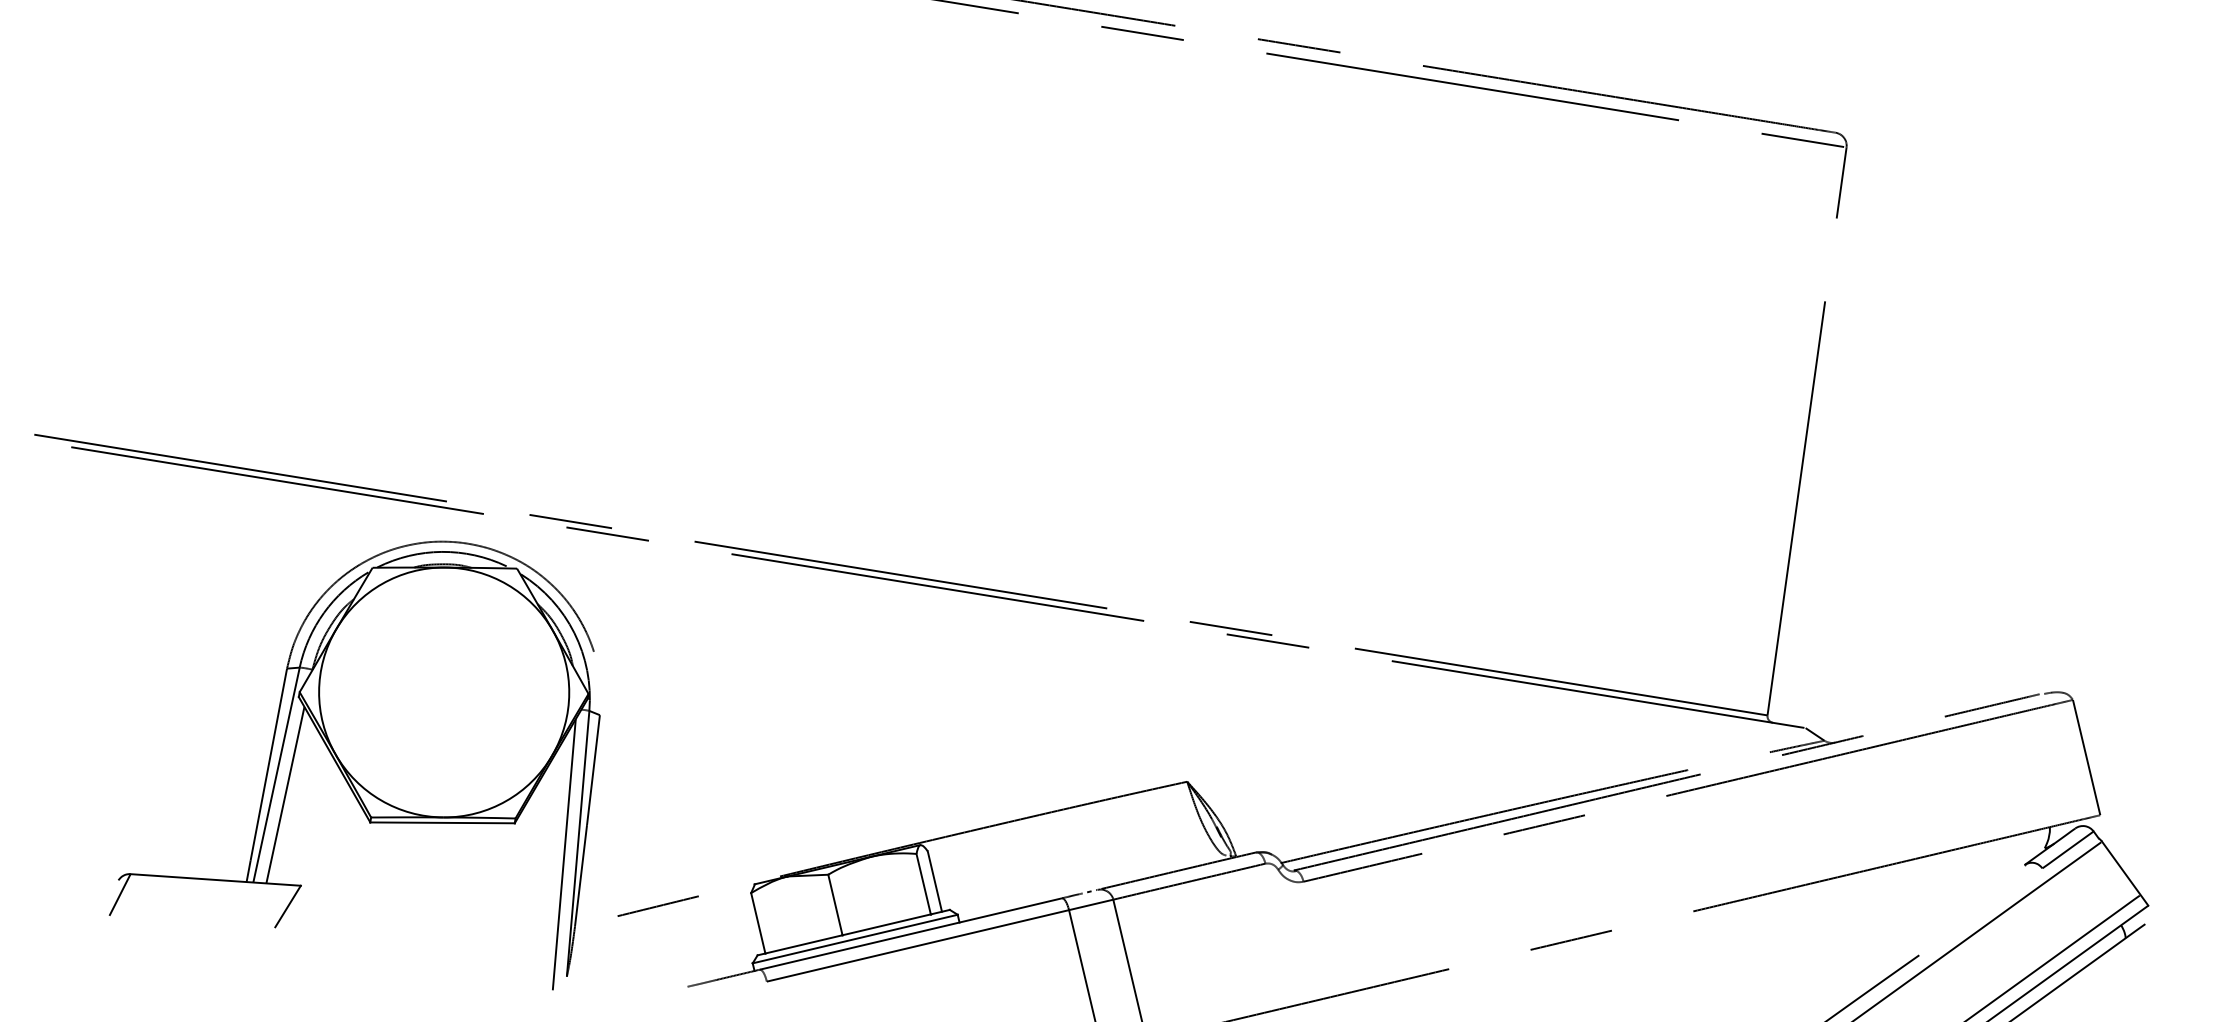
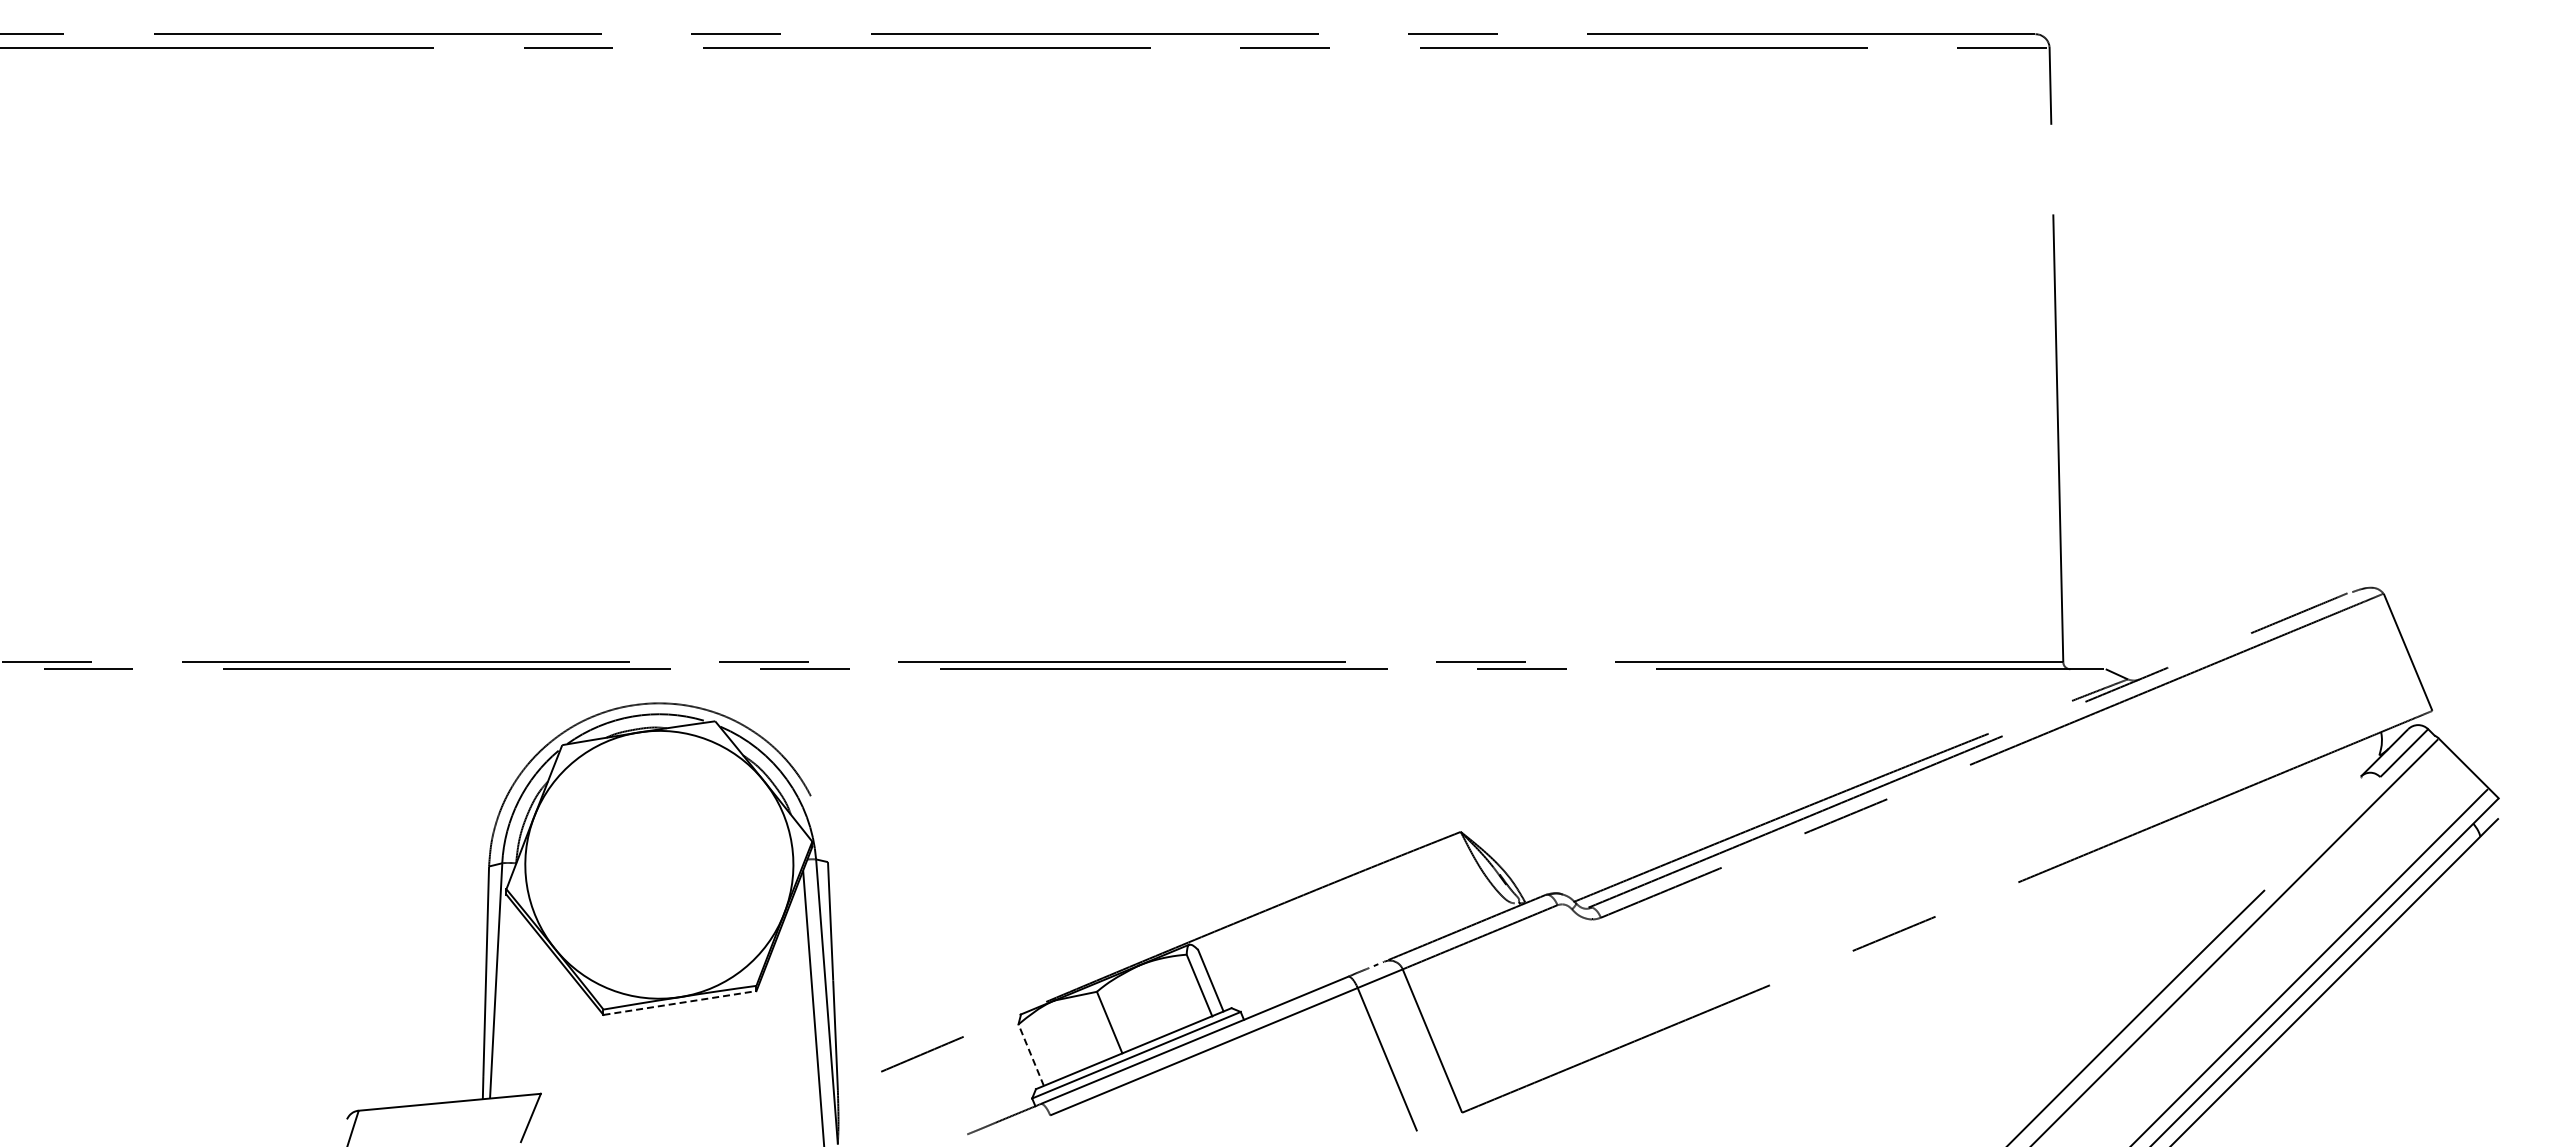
line: (285, 795) -> (509, 1000), removed
line: (443, 822) -> (680, 1002), solid -> dashed
line: (758, 922) -> (1031, 1054), solid -> dashed

